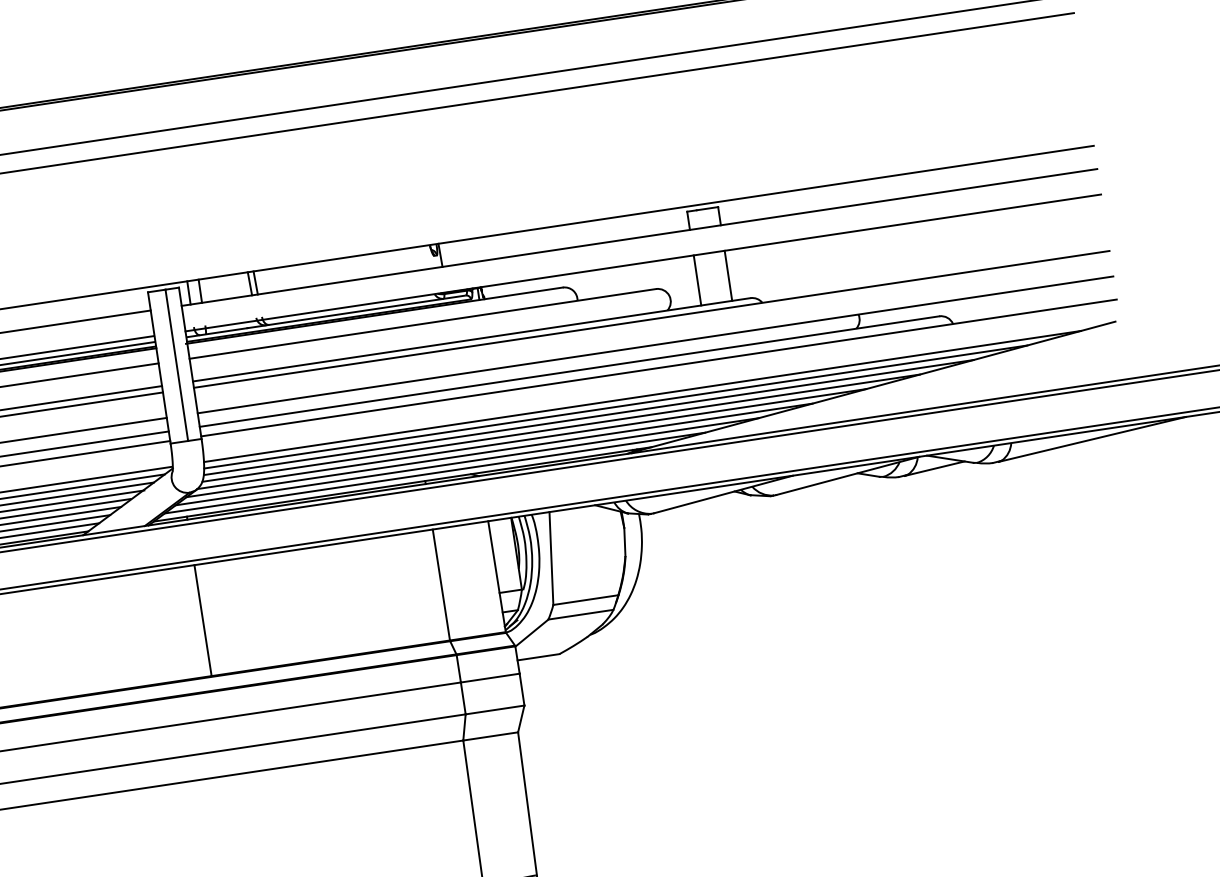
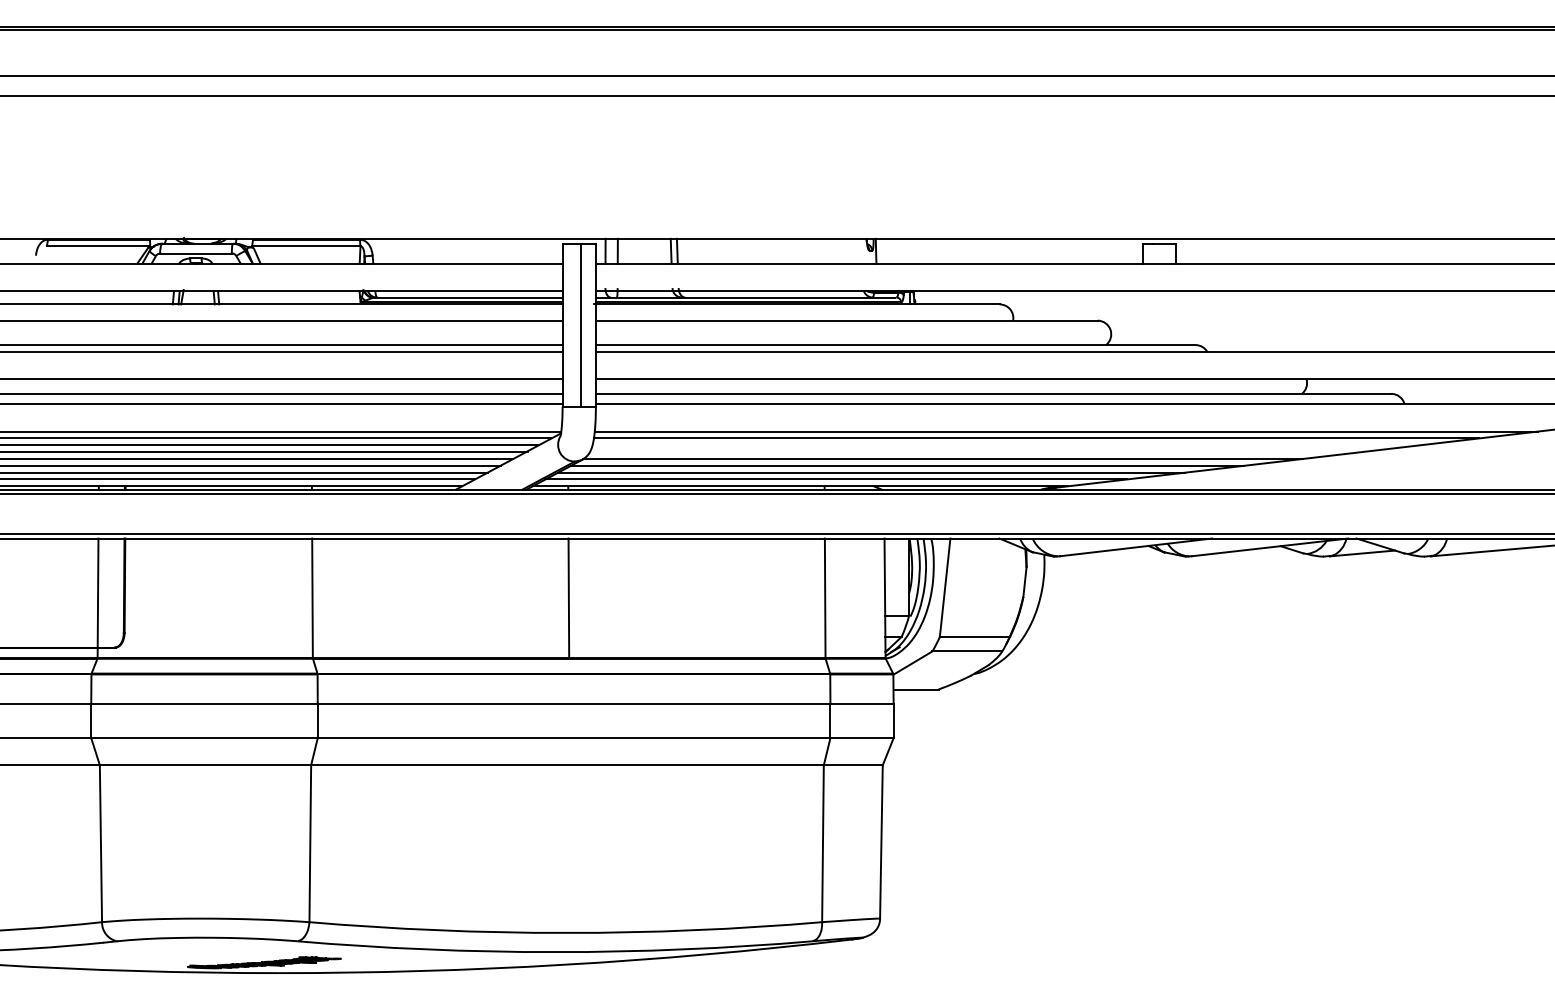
line: (728, 276) -> (1175, 318), removed
line: (697, 280) -> (1142, 318), removed
line: (588, 417) -> (1006, 445), removed
line: (560, 428) -> (975, 452), removed

